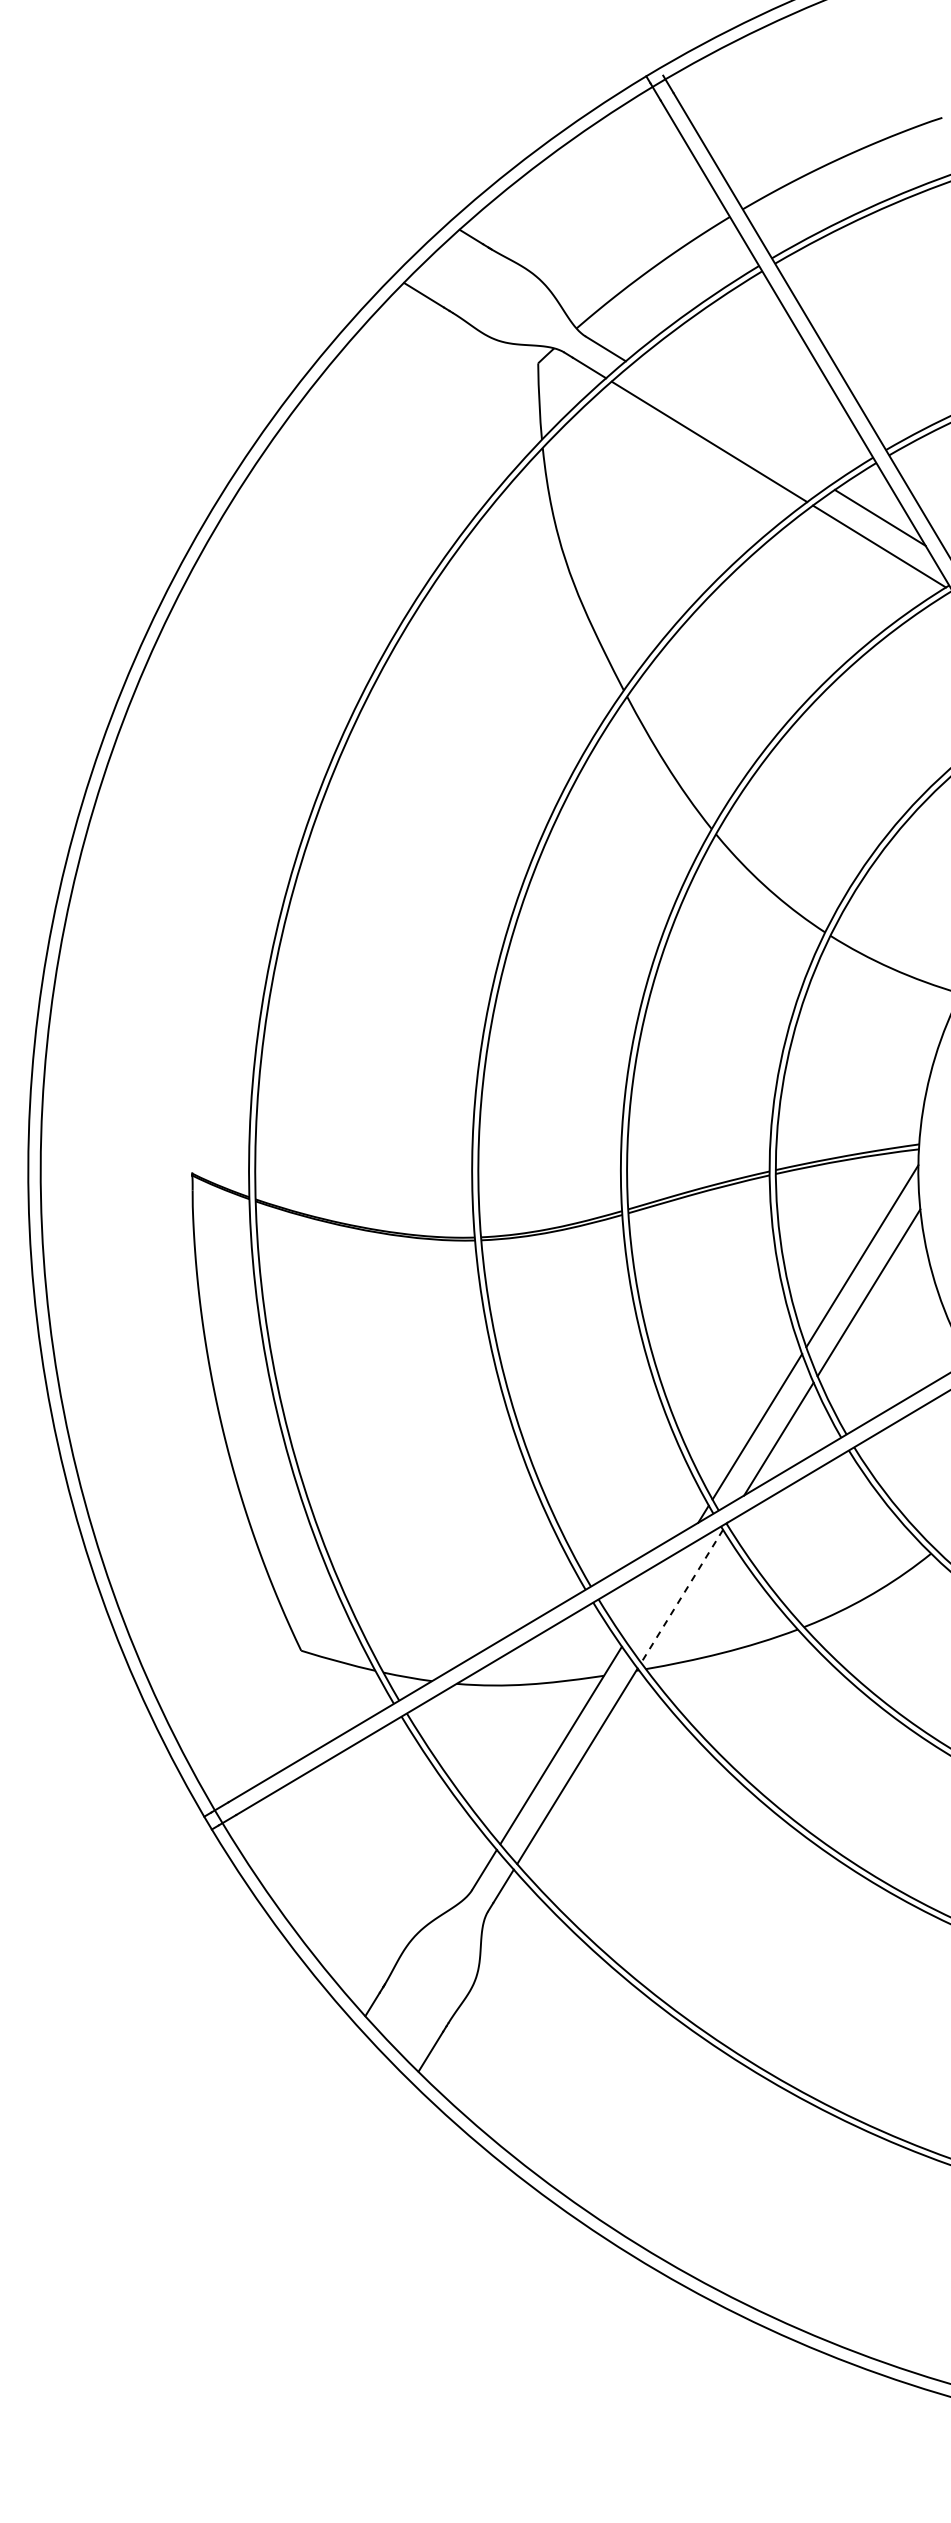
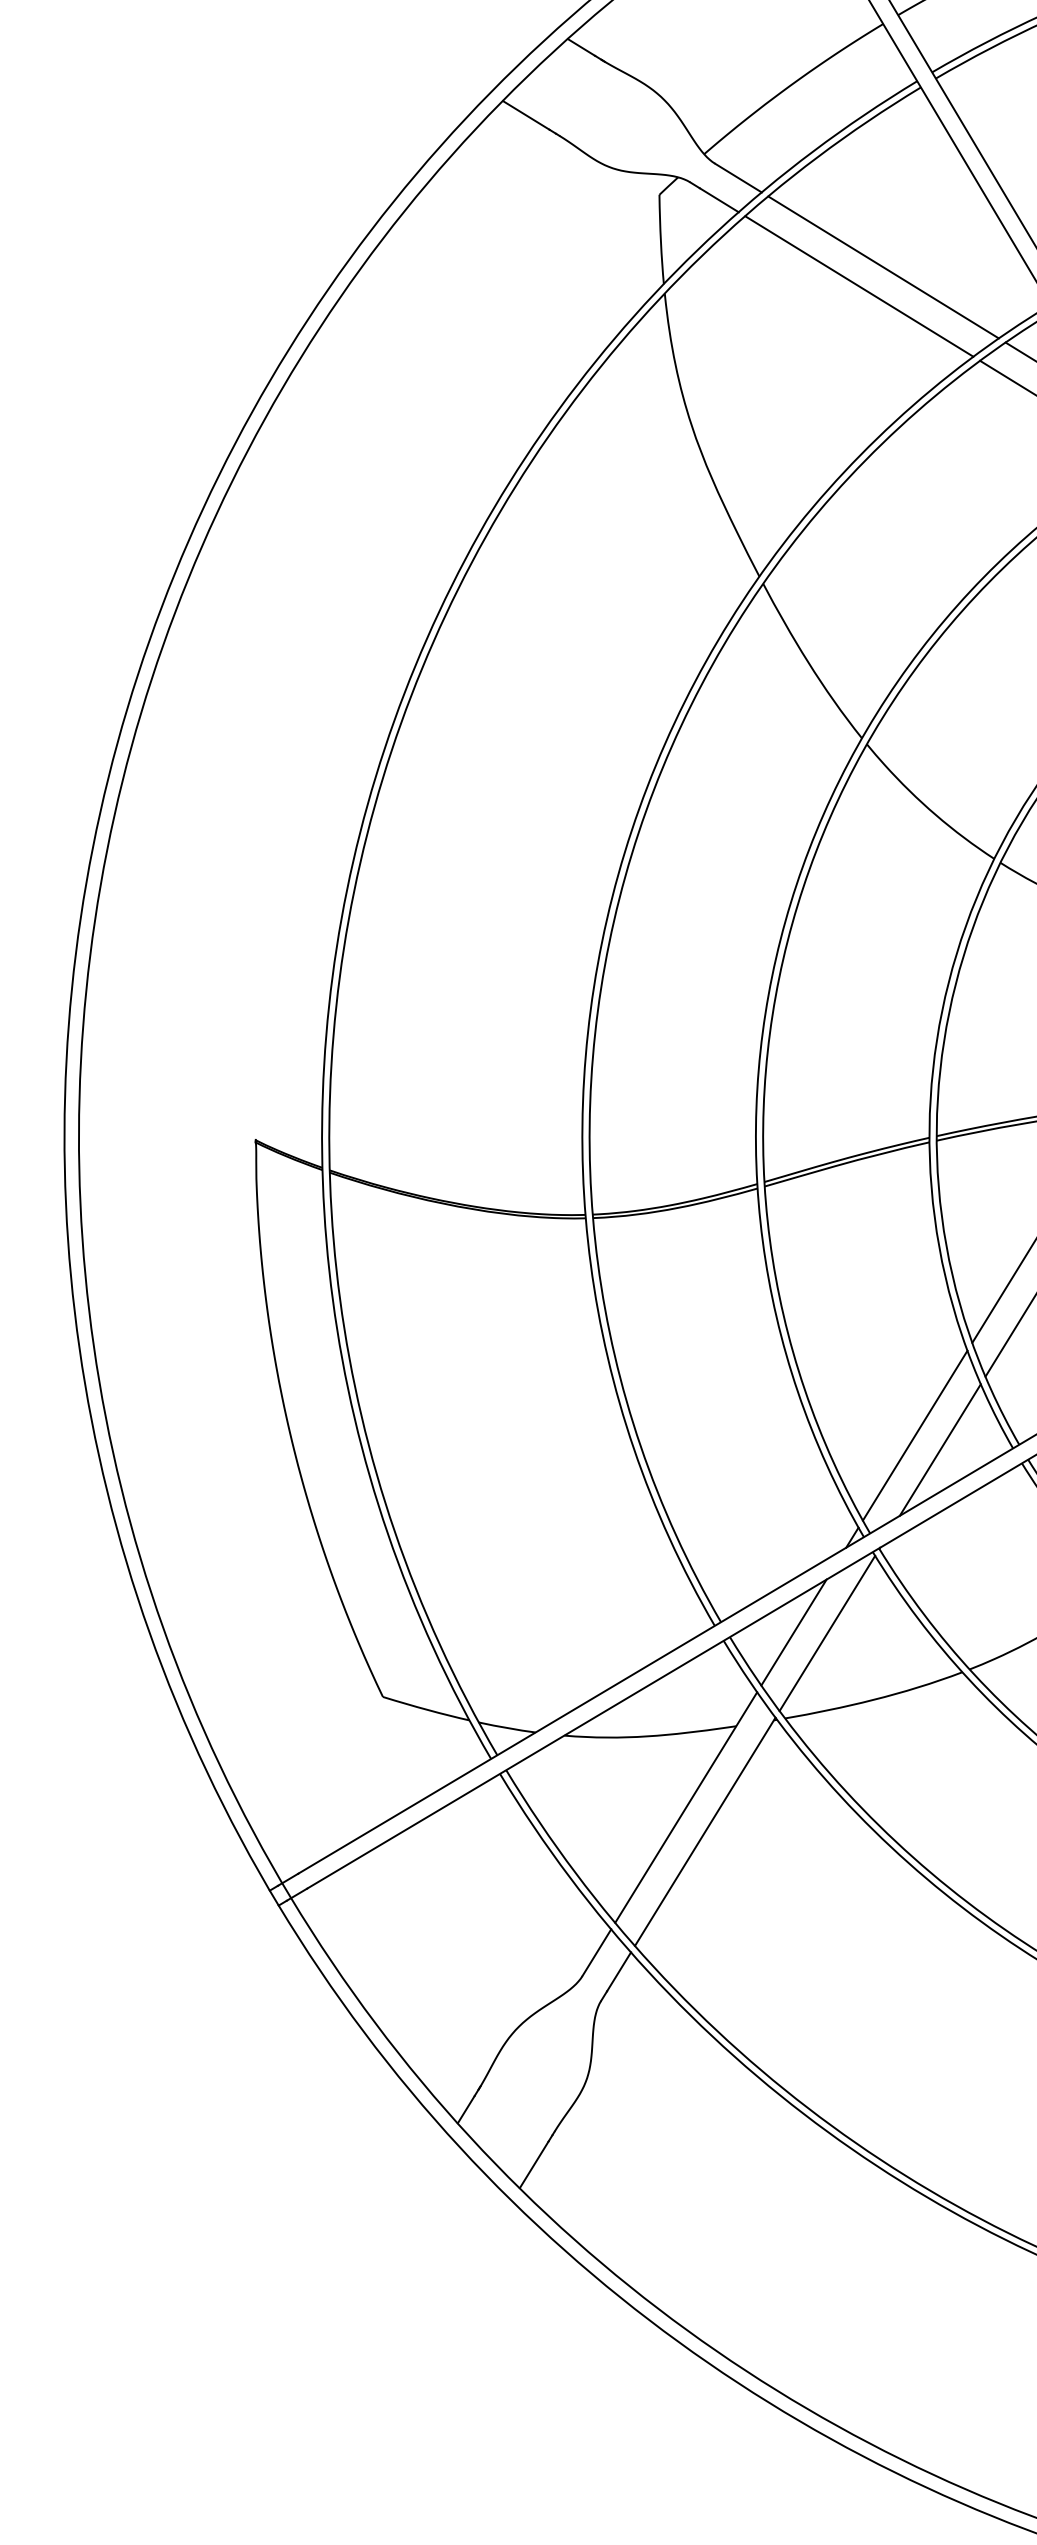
line: (730, 425) -> (883, 267), added
line: (653, 1595) -> (793, 1632), added
line: (681, 1596) -> (826, 1633), dashed -> solid

